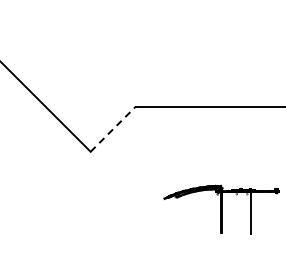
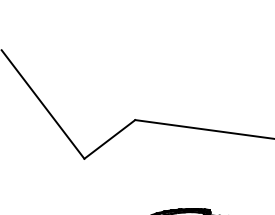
line: (113, 129) -> (110, 139), dashed -> solid

